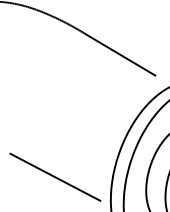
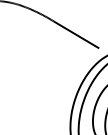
line: (55, 176) -> (35, 112), removed

